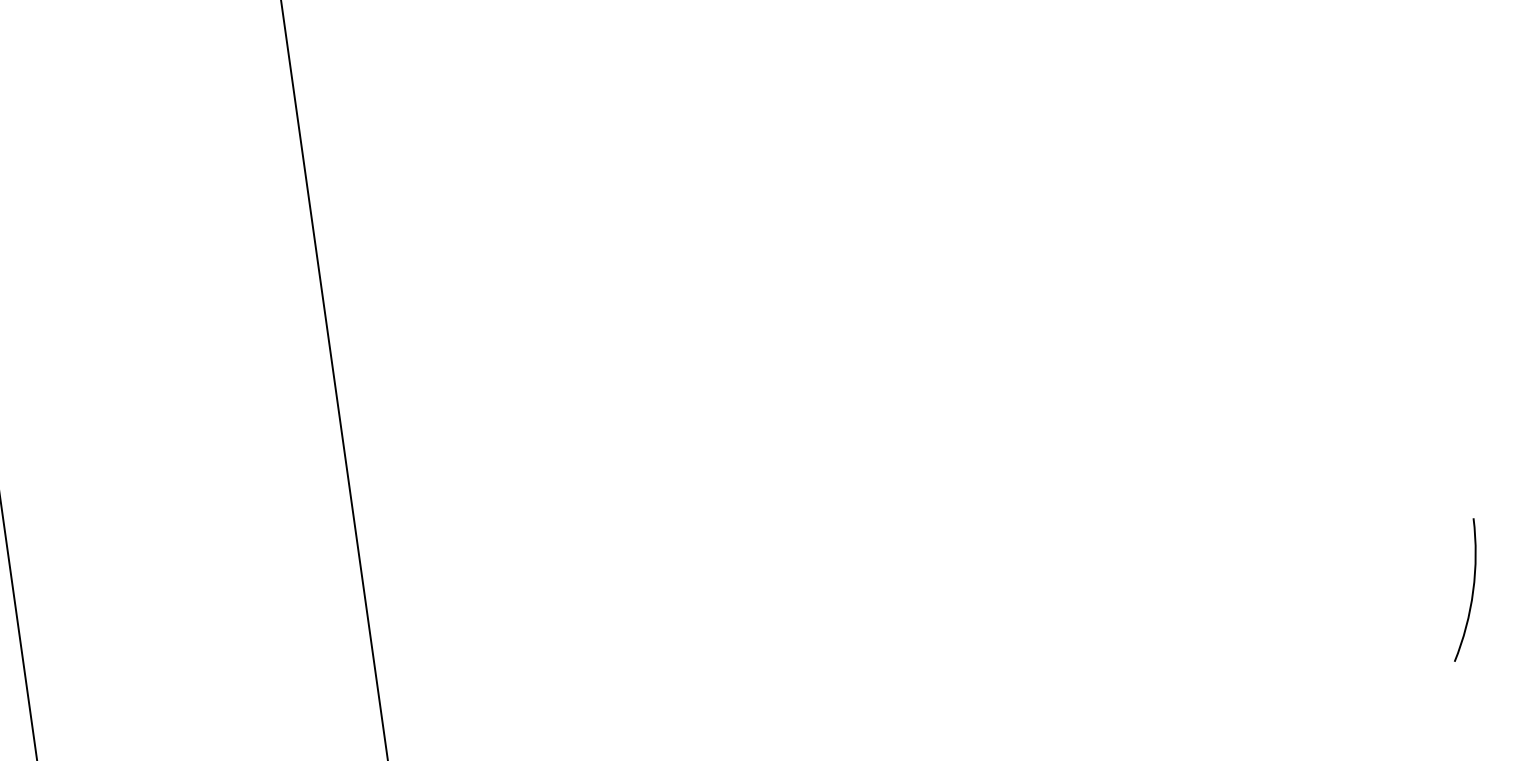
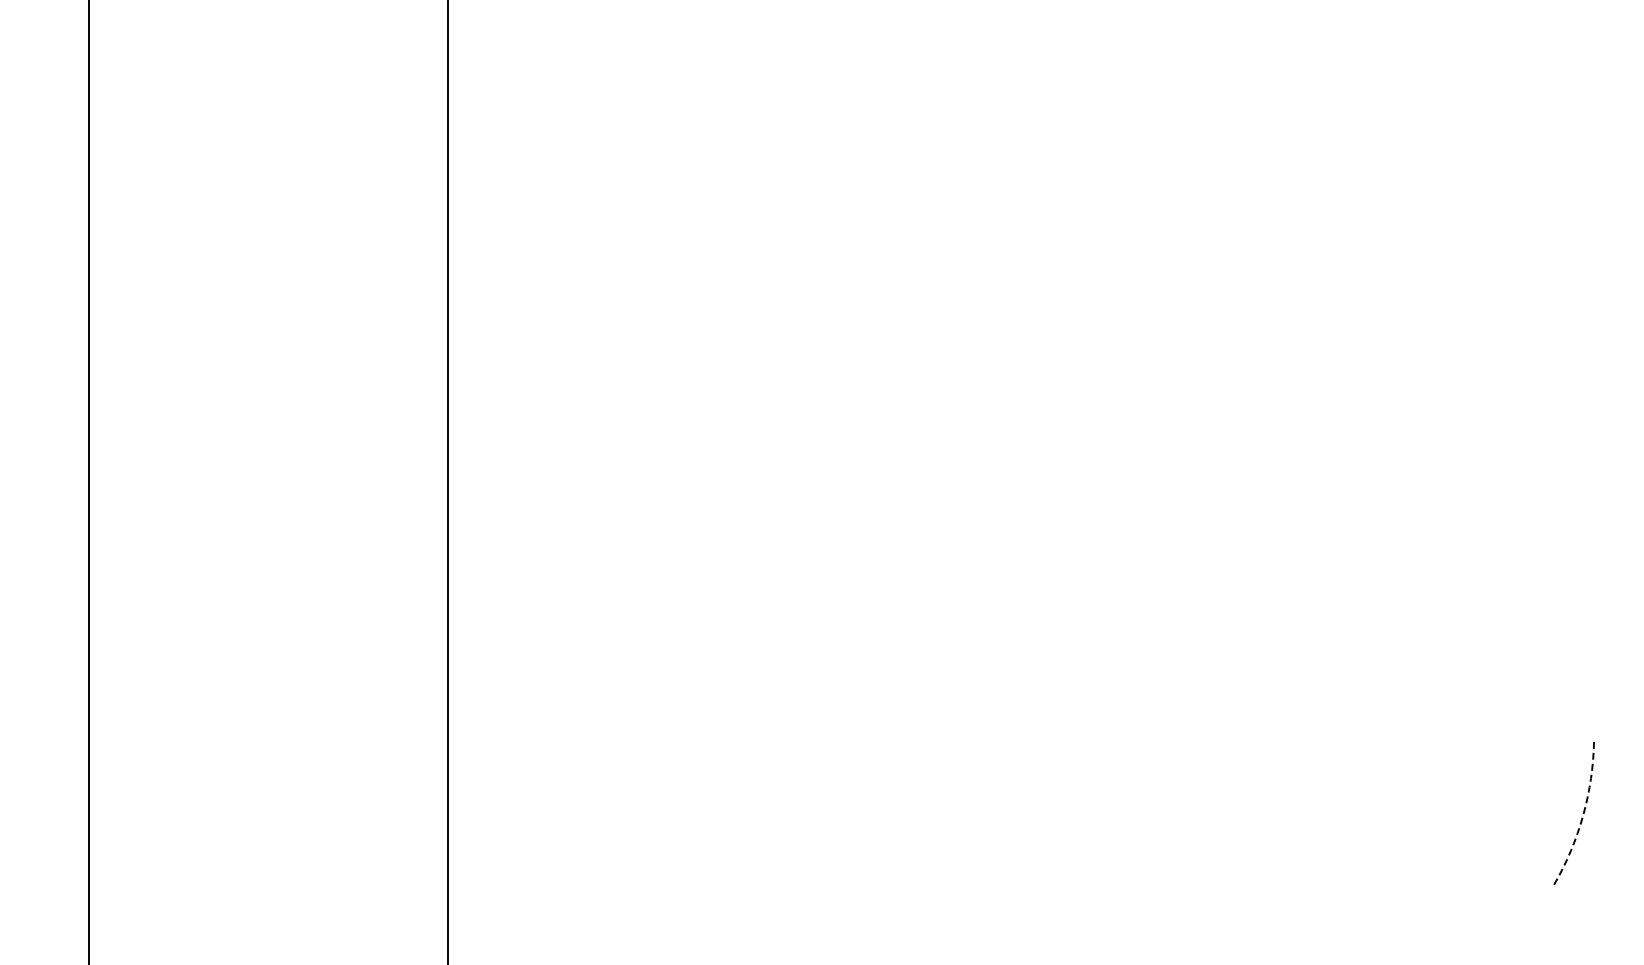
arc: (1473, 591) -> (1583, 815), solid -> dashed

